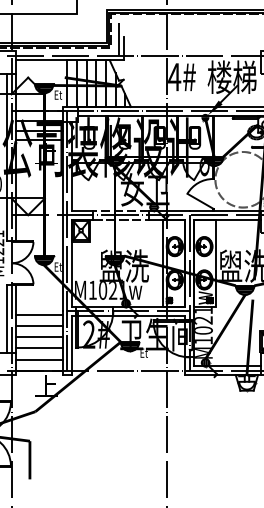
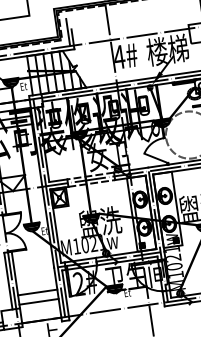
line: (39, 315) -> (34, 274), removed
line: (39, 326) -> (36, 283), removed
line: (39, 359) -> (40, 311), removed

